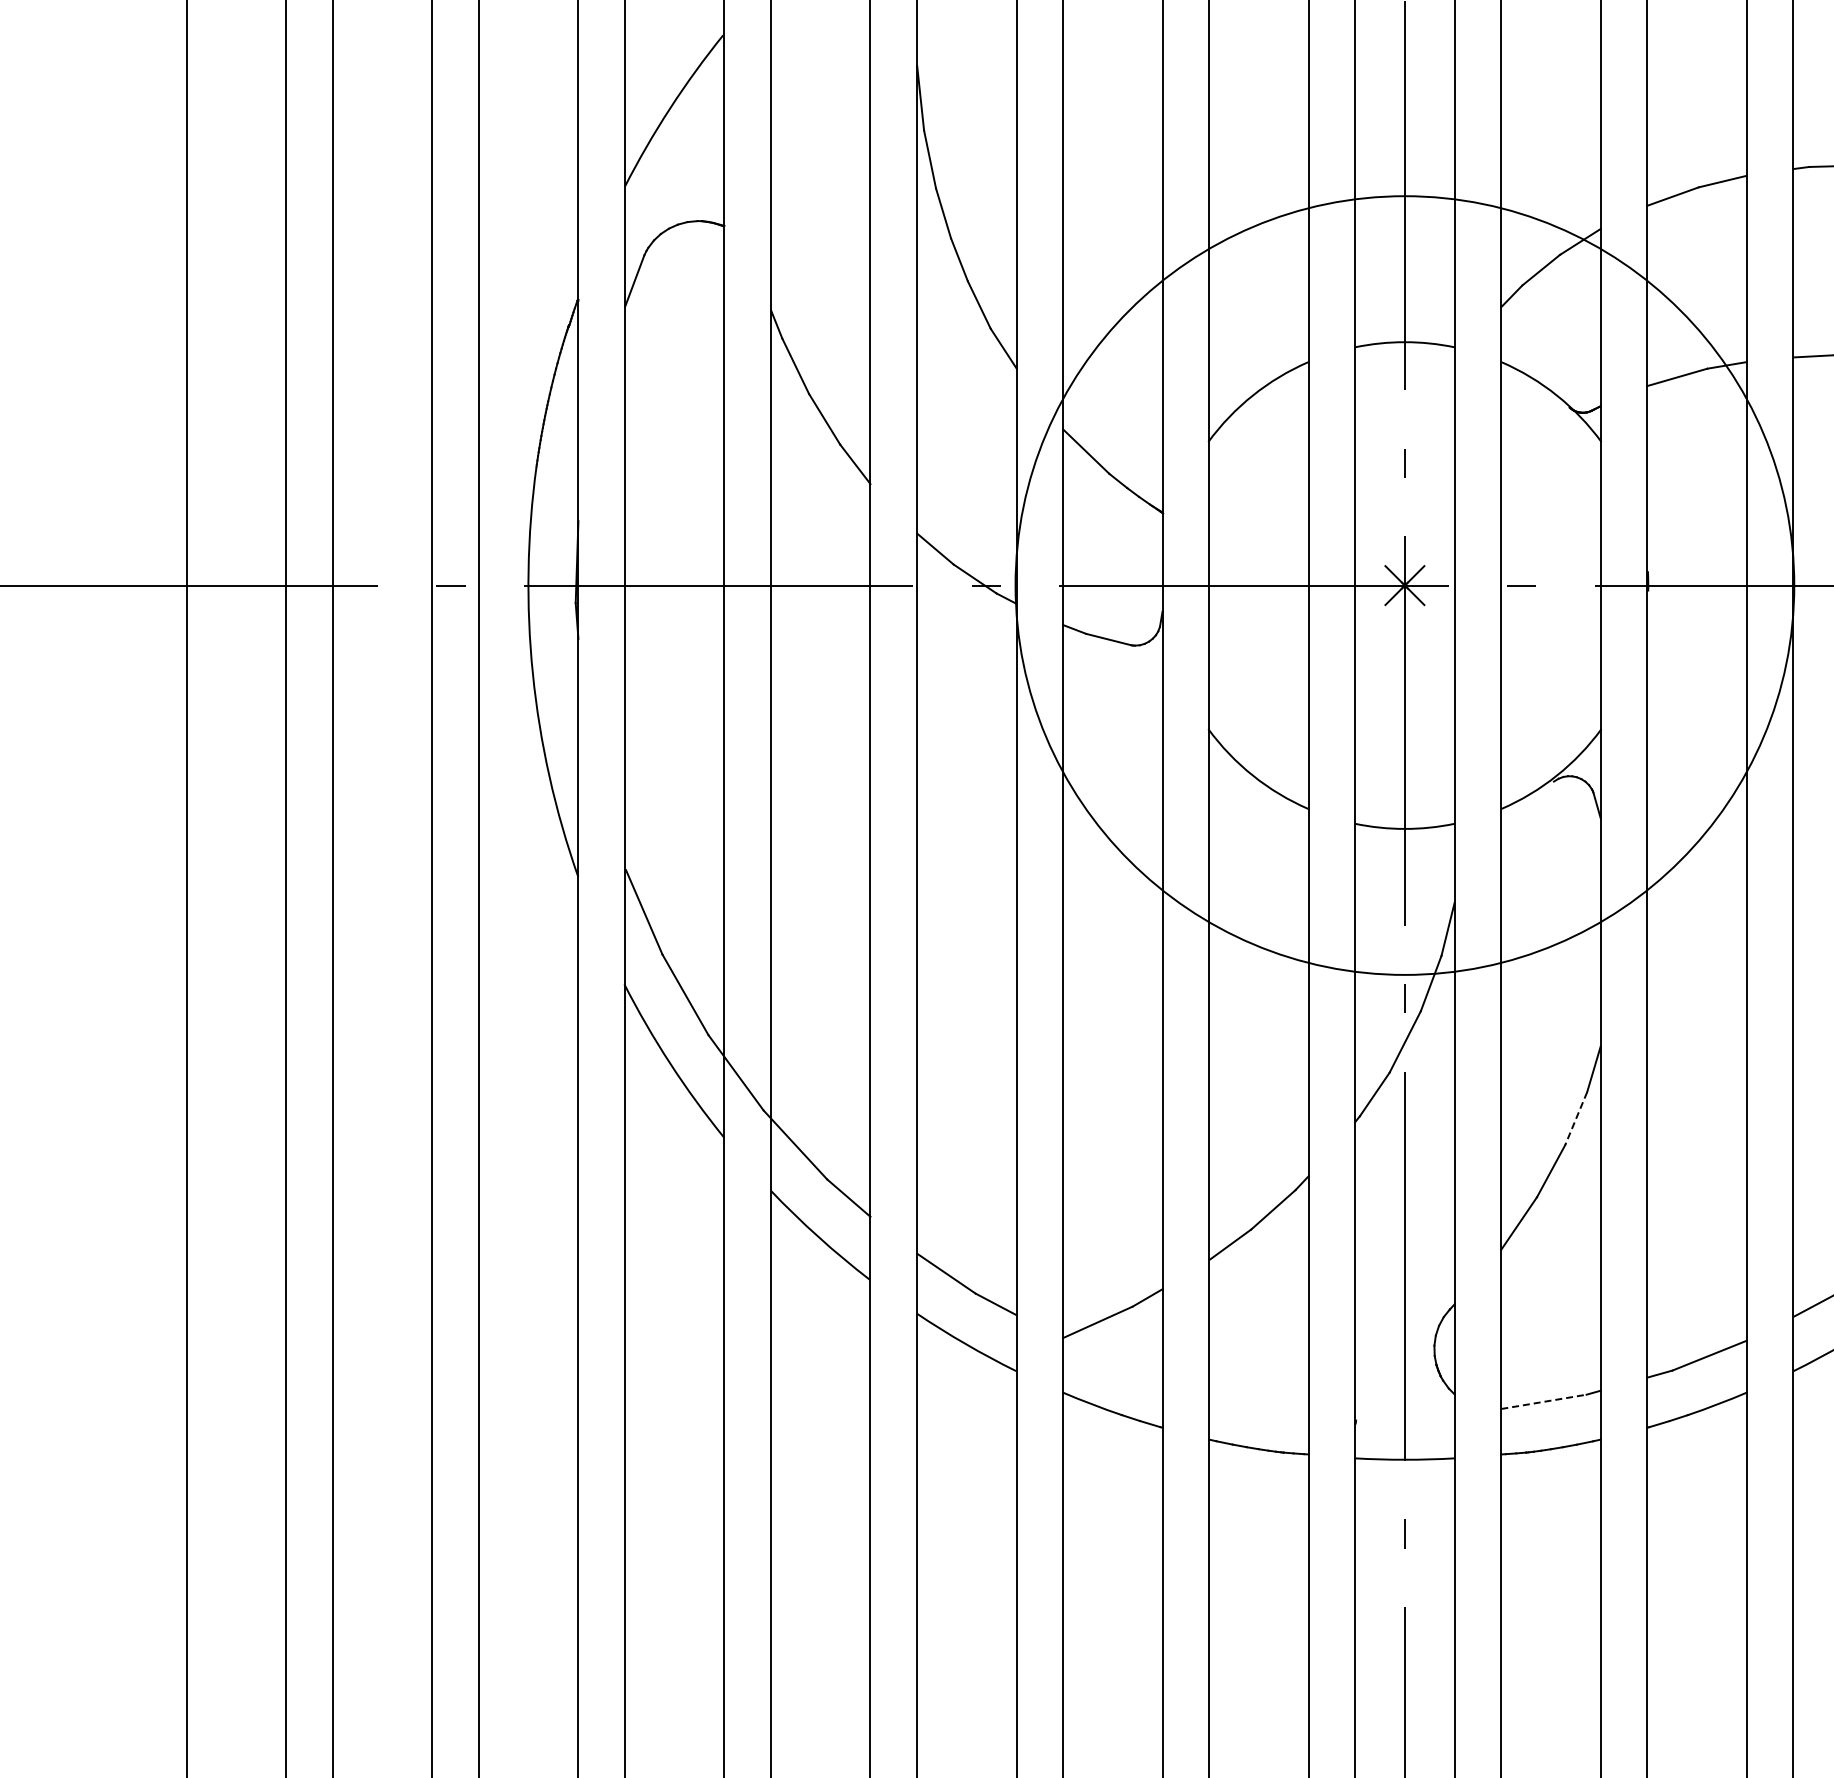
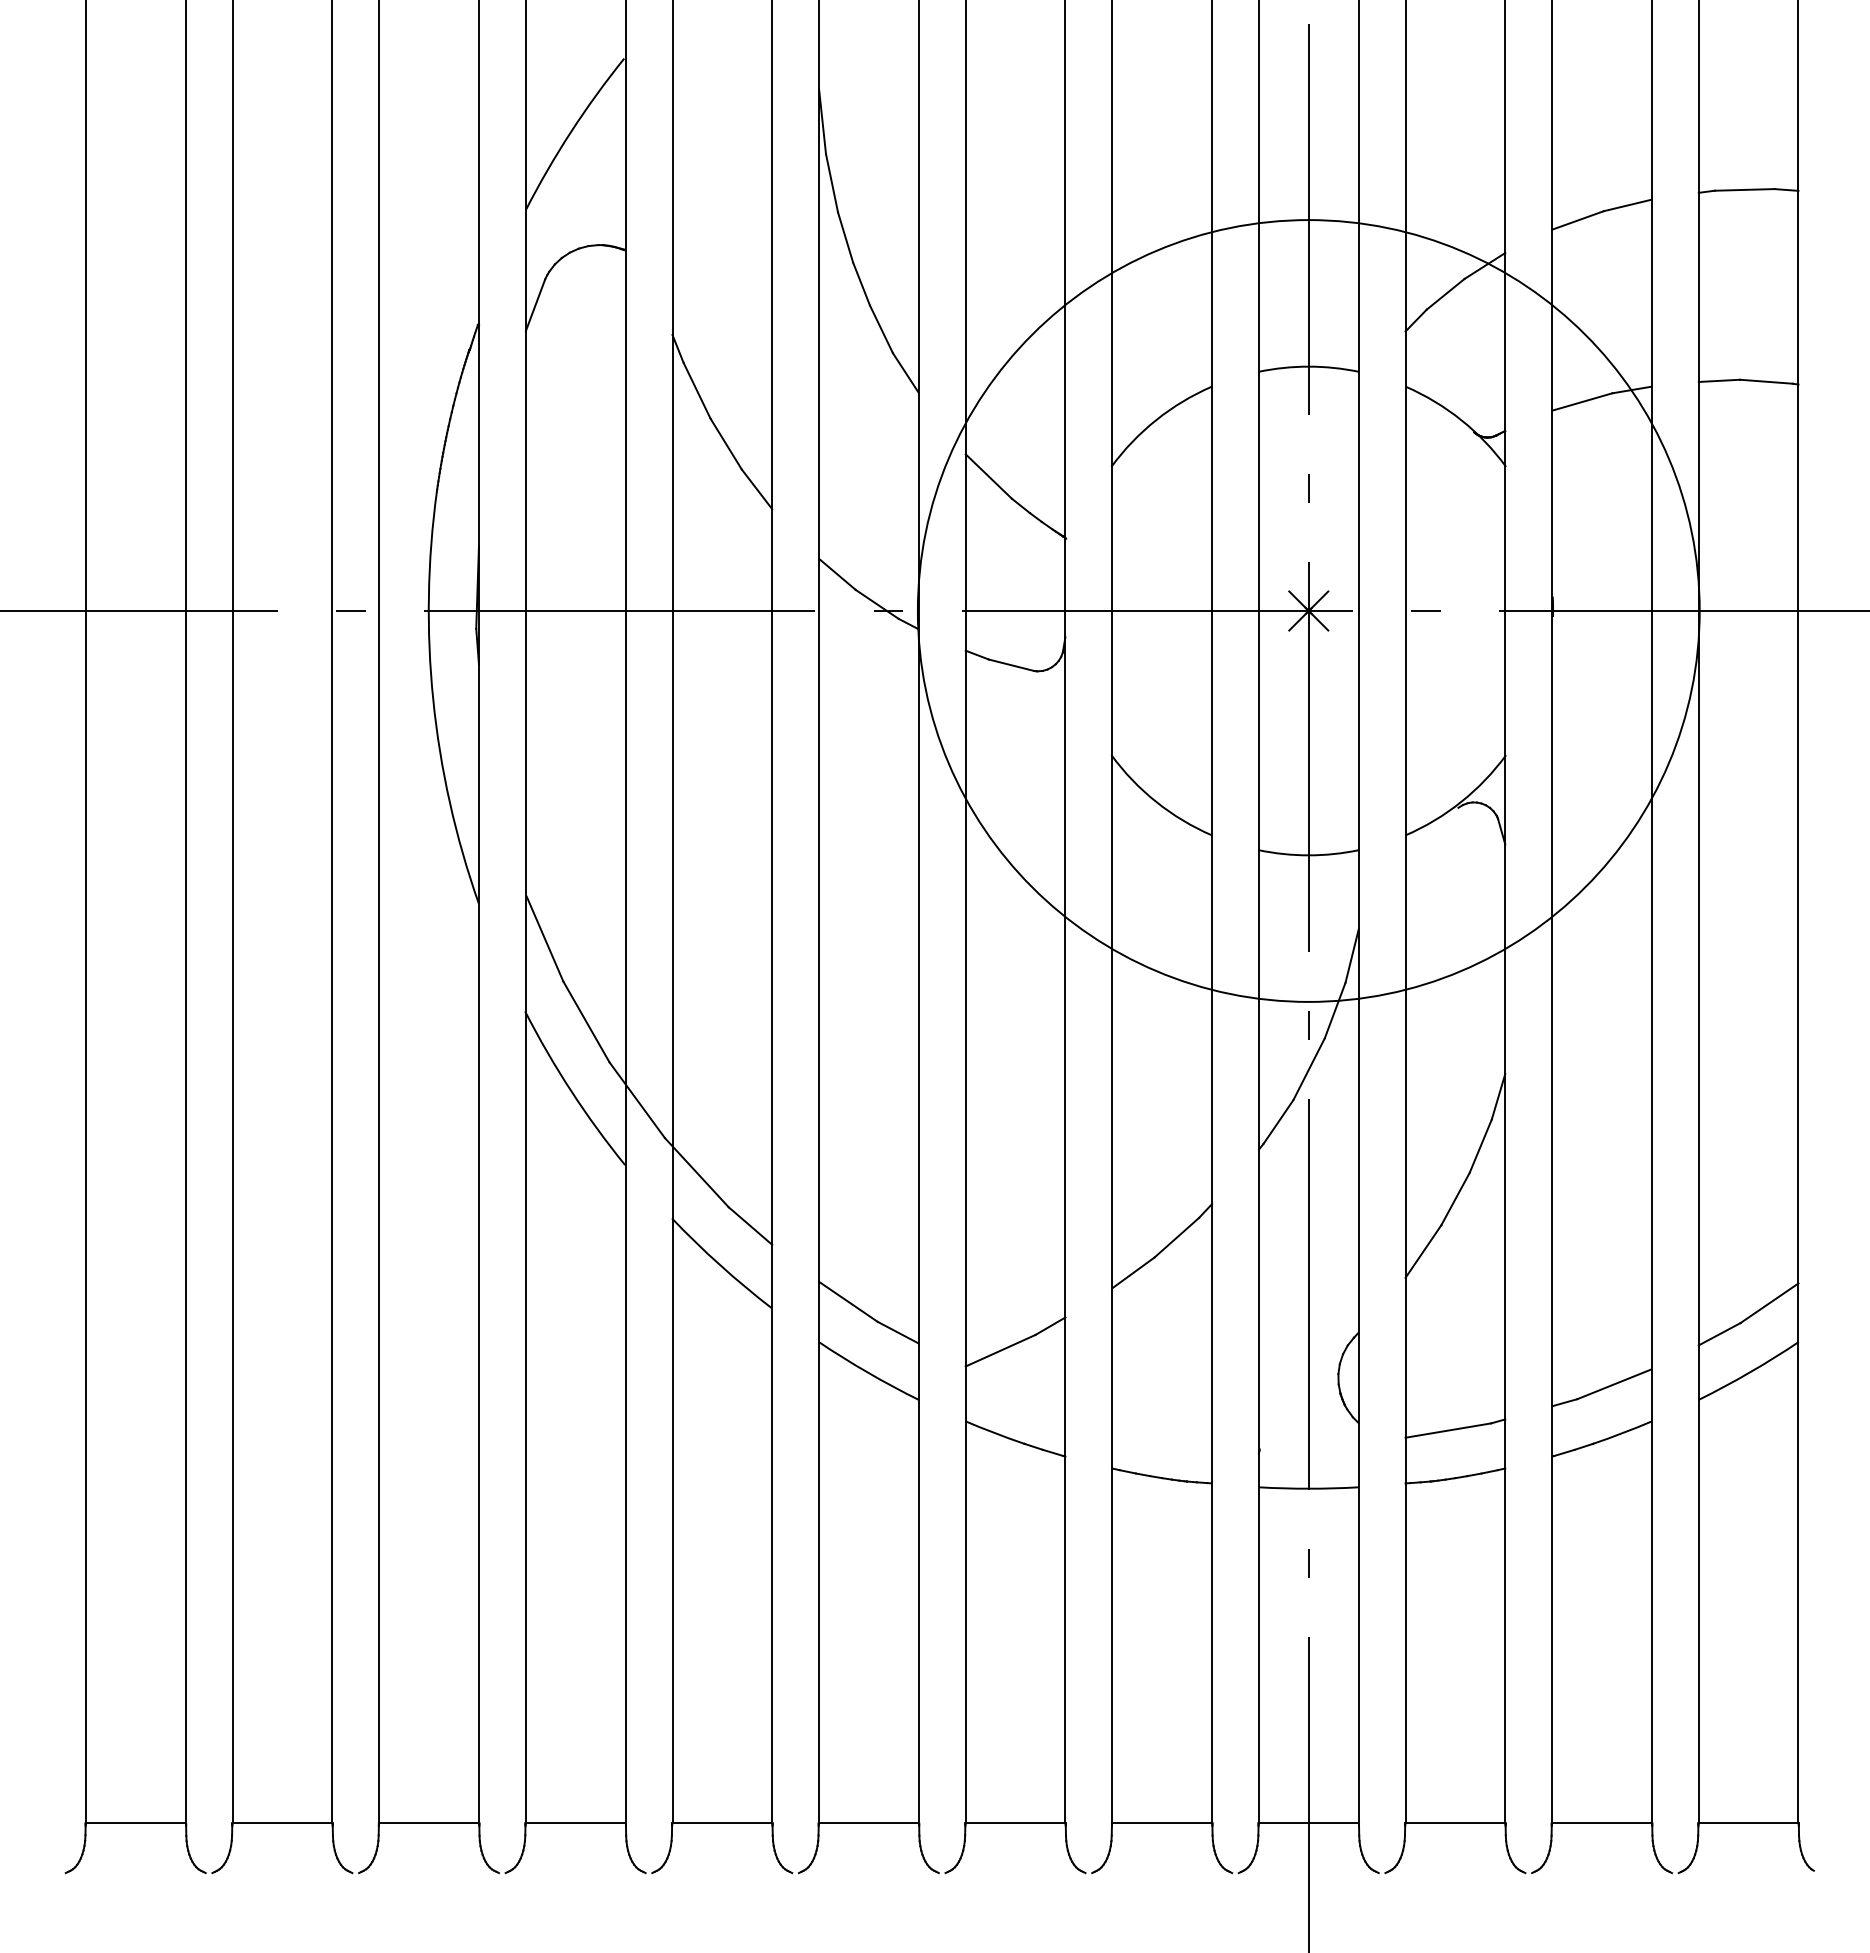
line: (1575, 1118) -> (1480, 1146), dashed -> solid
line: (1544, 1401) -> (1448, 1430), dashed -> solid

